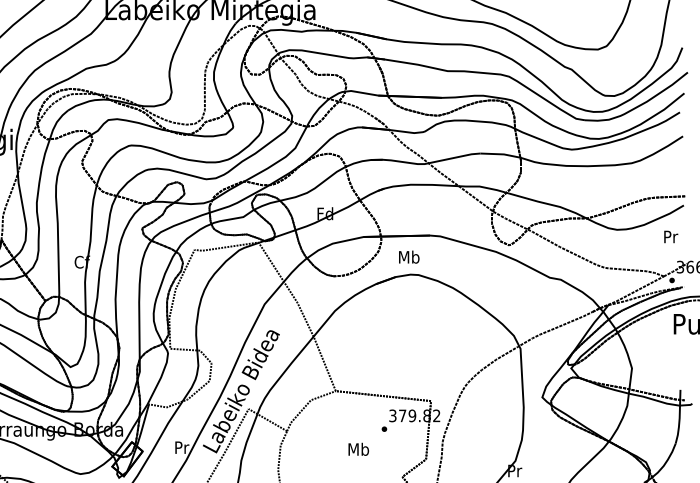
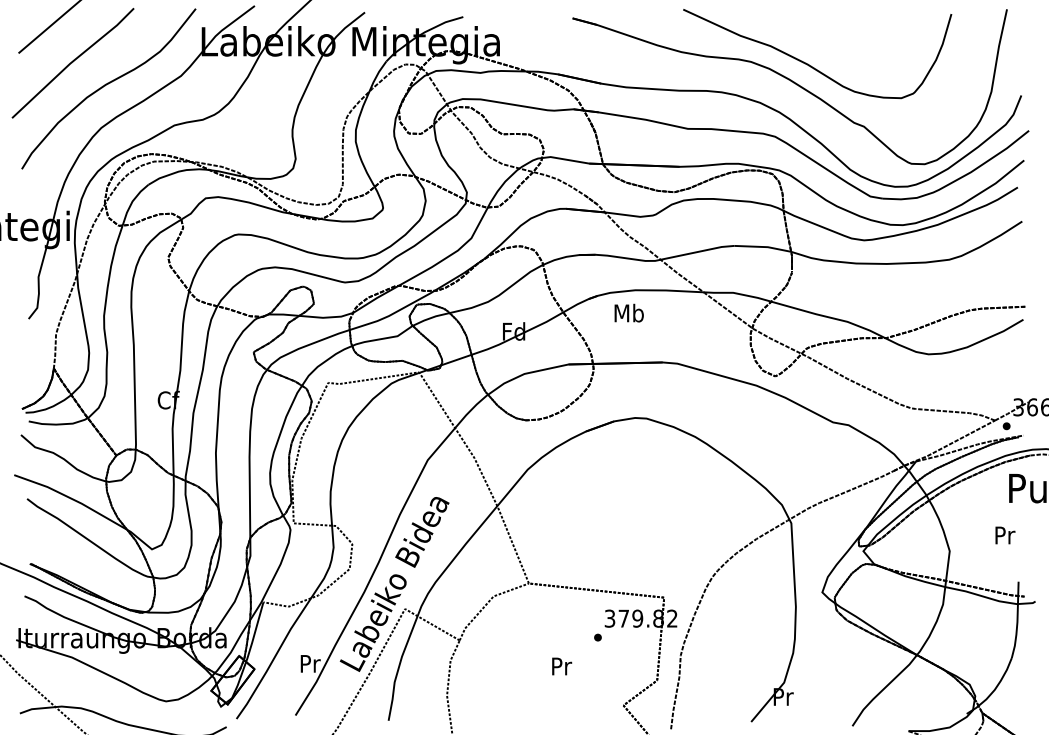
text: (671, 236) -> (1005, 535), moved
text: (408, 256) -> (628, 312), moved
text: (358, 449) -> (561, 666), Mb -> Pr

